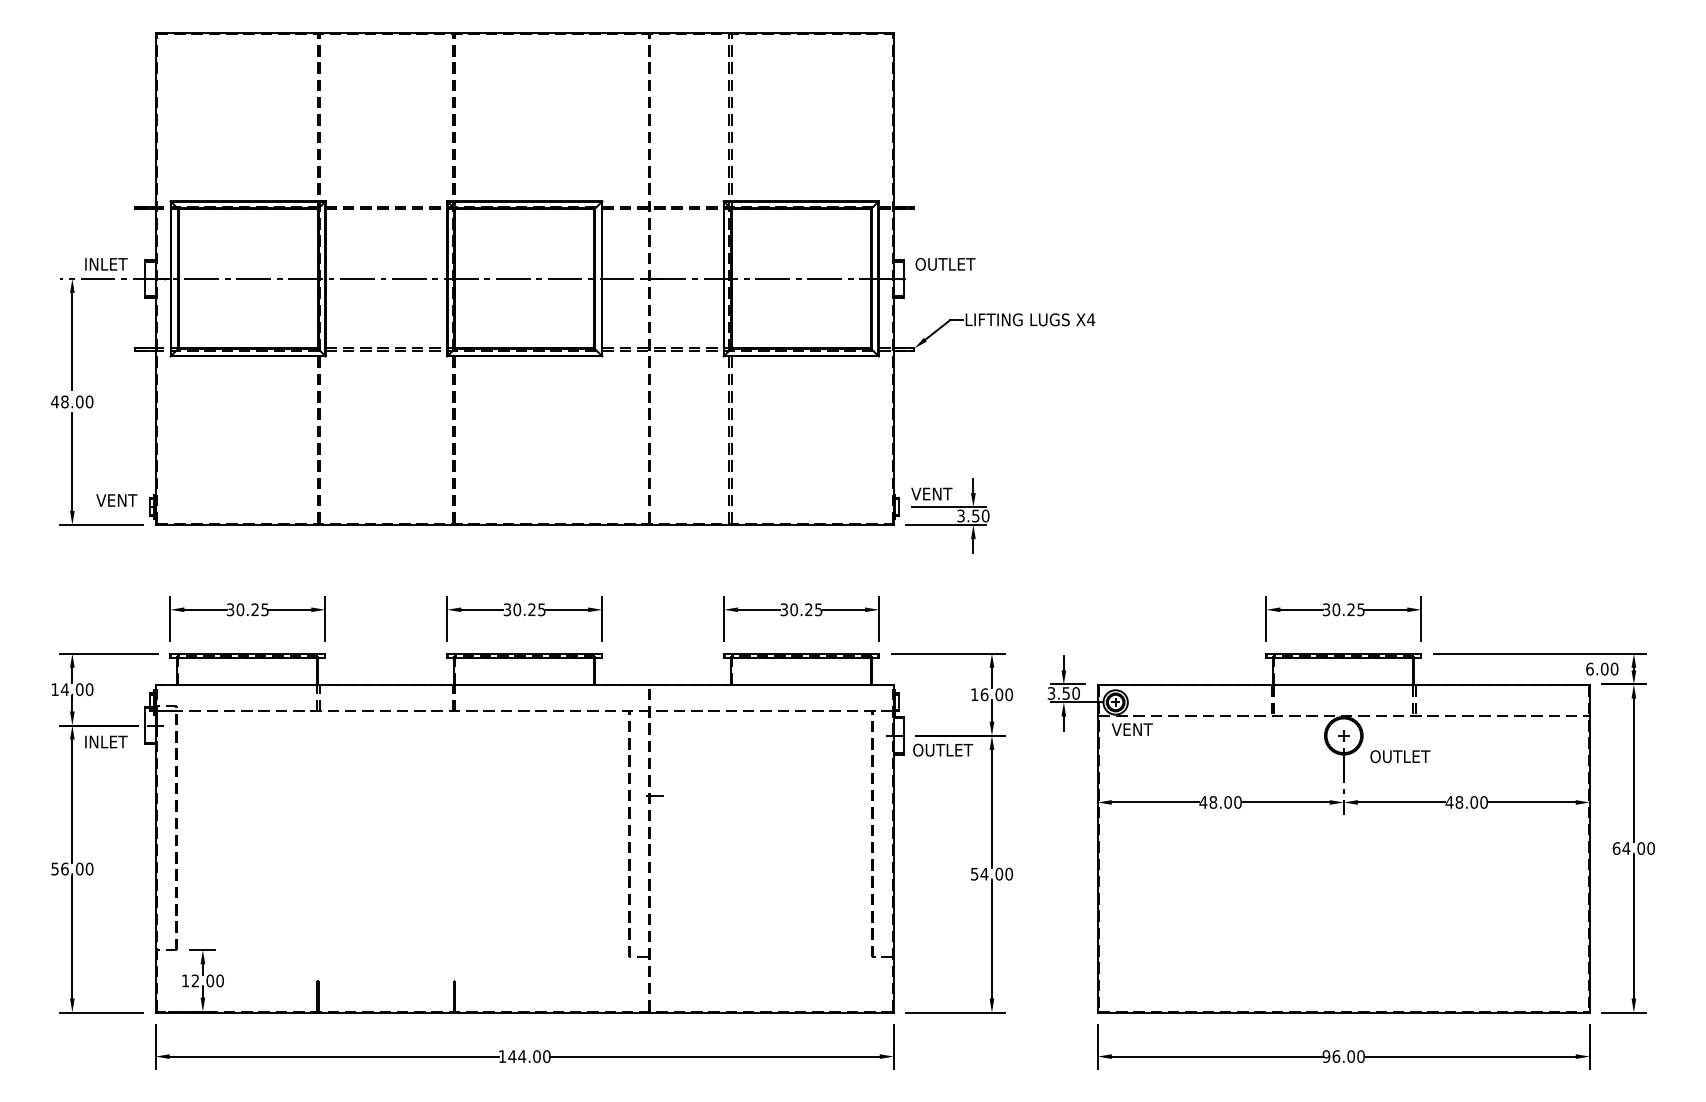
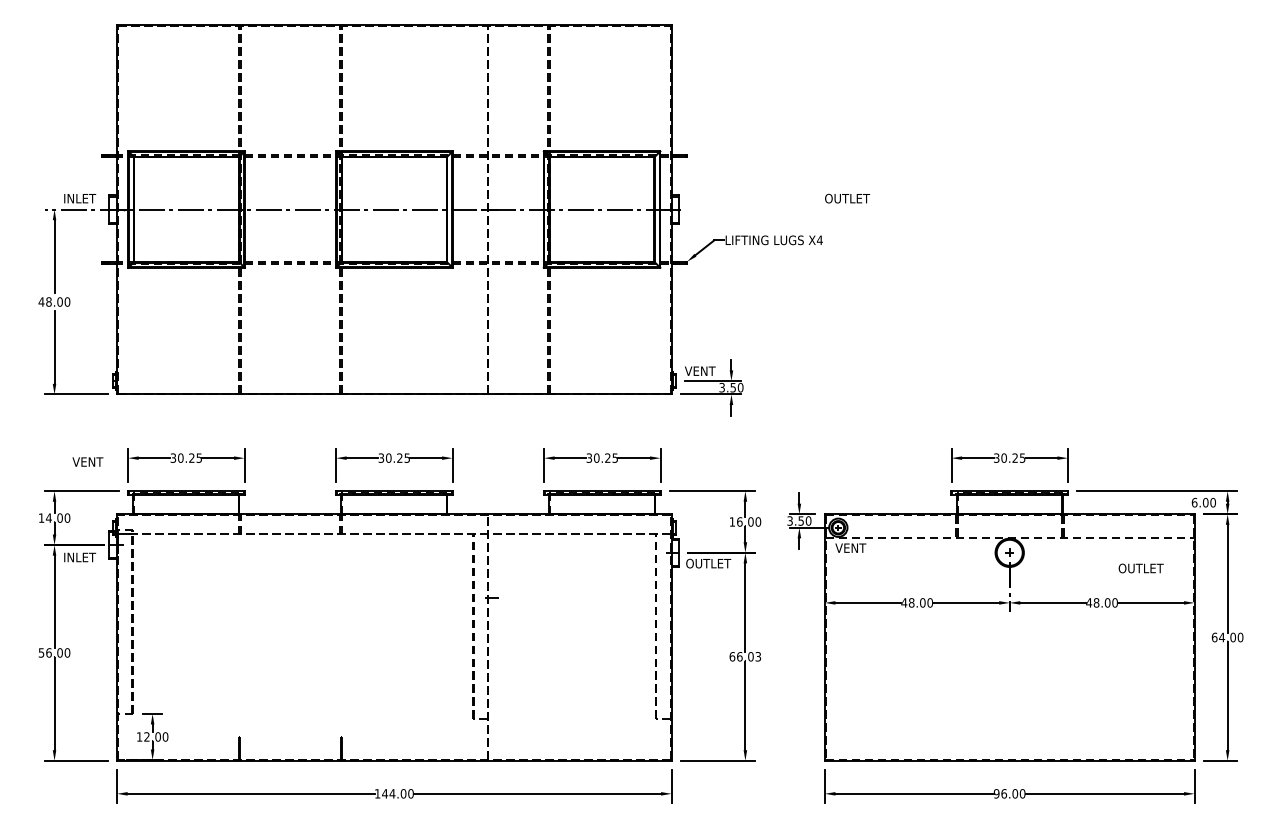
text: (945, 264) -> (847, 198), moved
text: (116, 499) -> (87, 461), moved
text: (1399, 756) -> (1140, 568), moved
text: (992, 873) -> (745, 656), 54.00 -> 66.03

